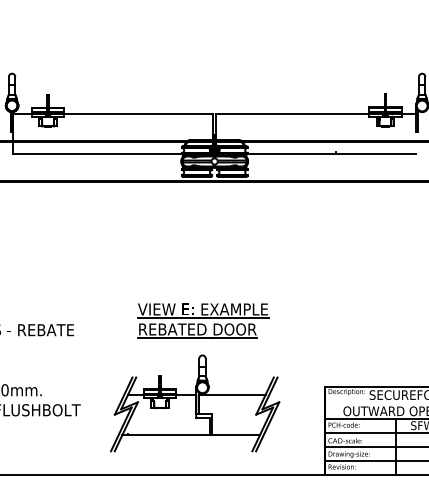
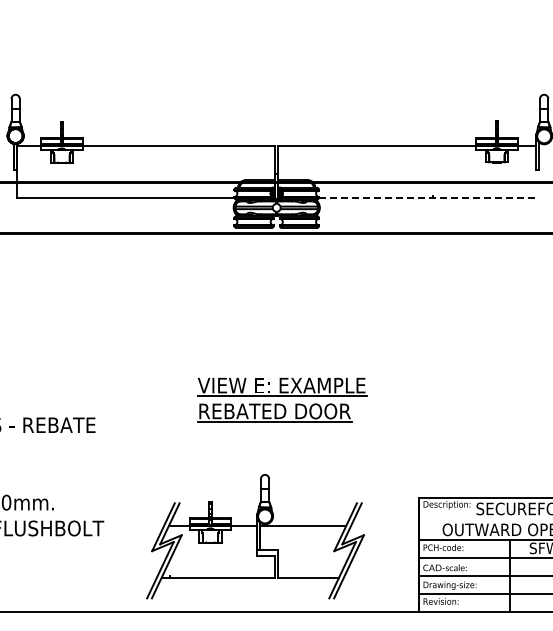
line: (331, 153) -> (427, 197), solid -> dashed
part: (203, 320) -> (282, 399), moved
part: (195, 403) -> (255, 536), moved

